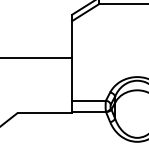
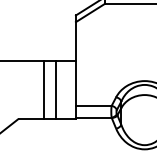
line: (42, 85) -> (44, 89), added
line: (53, 85) -> (56, 89), added

